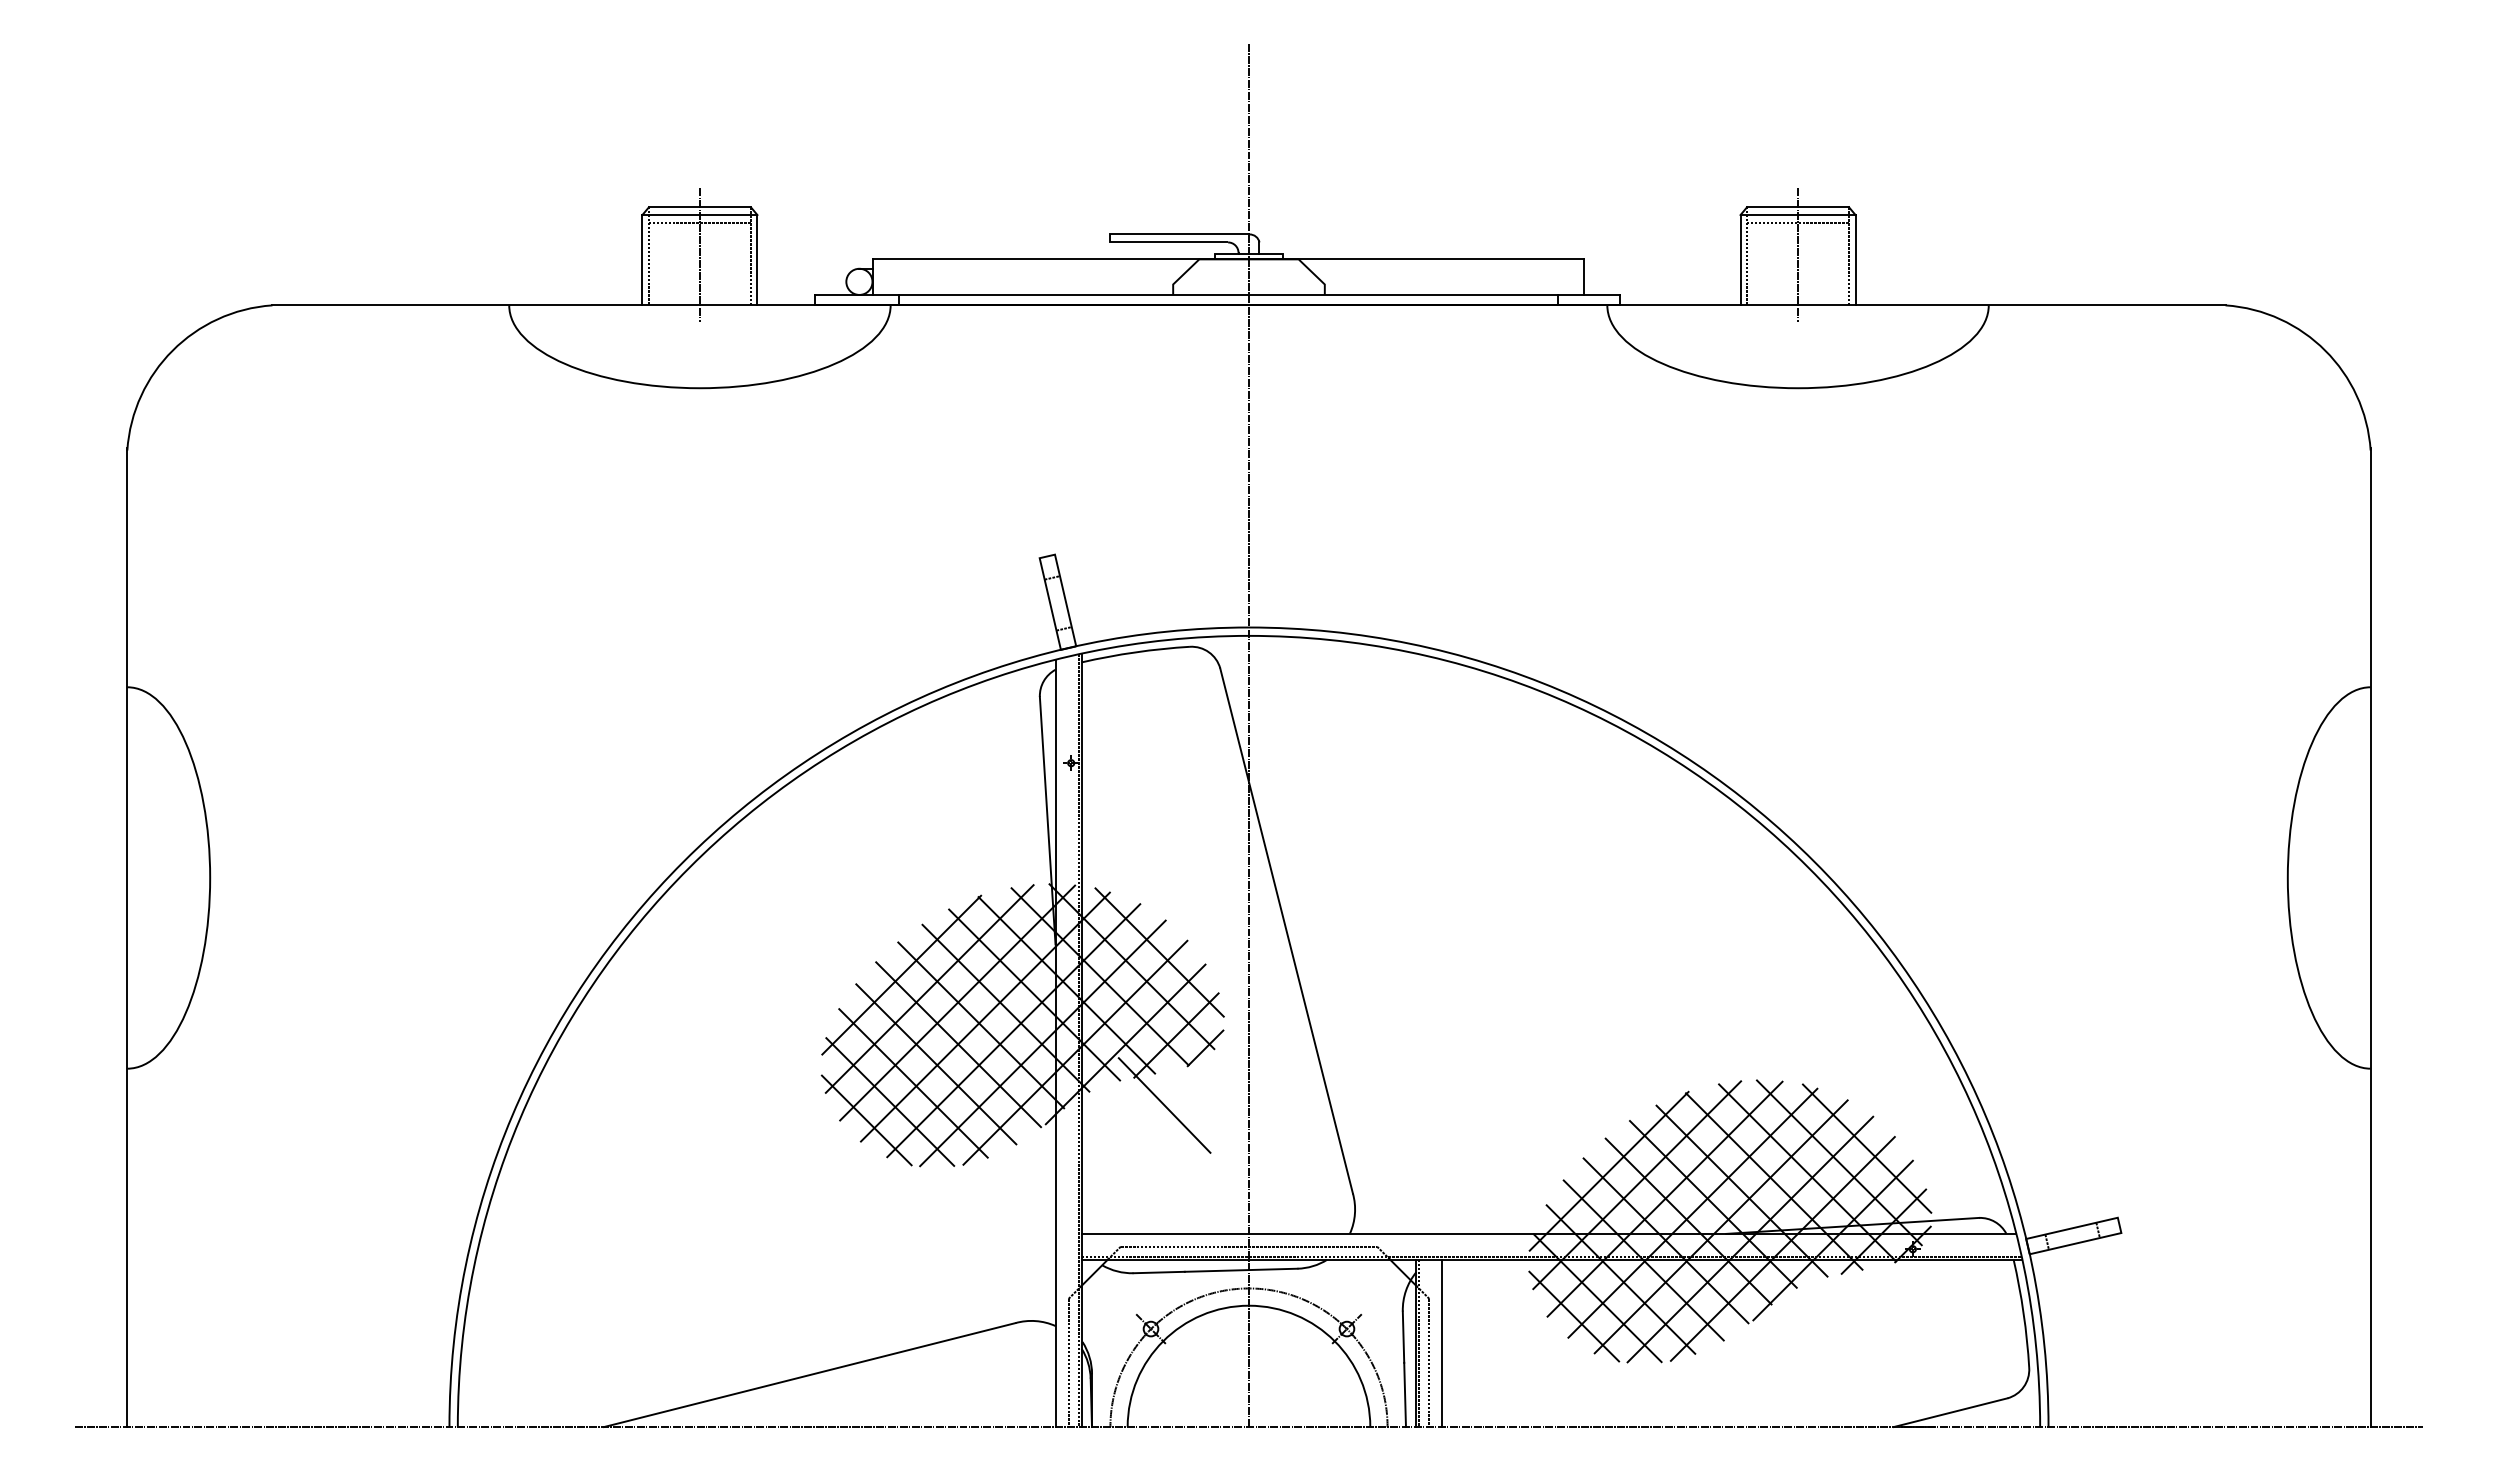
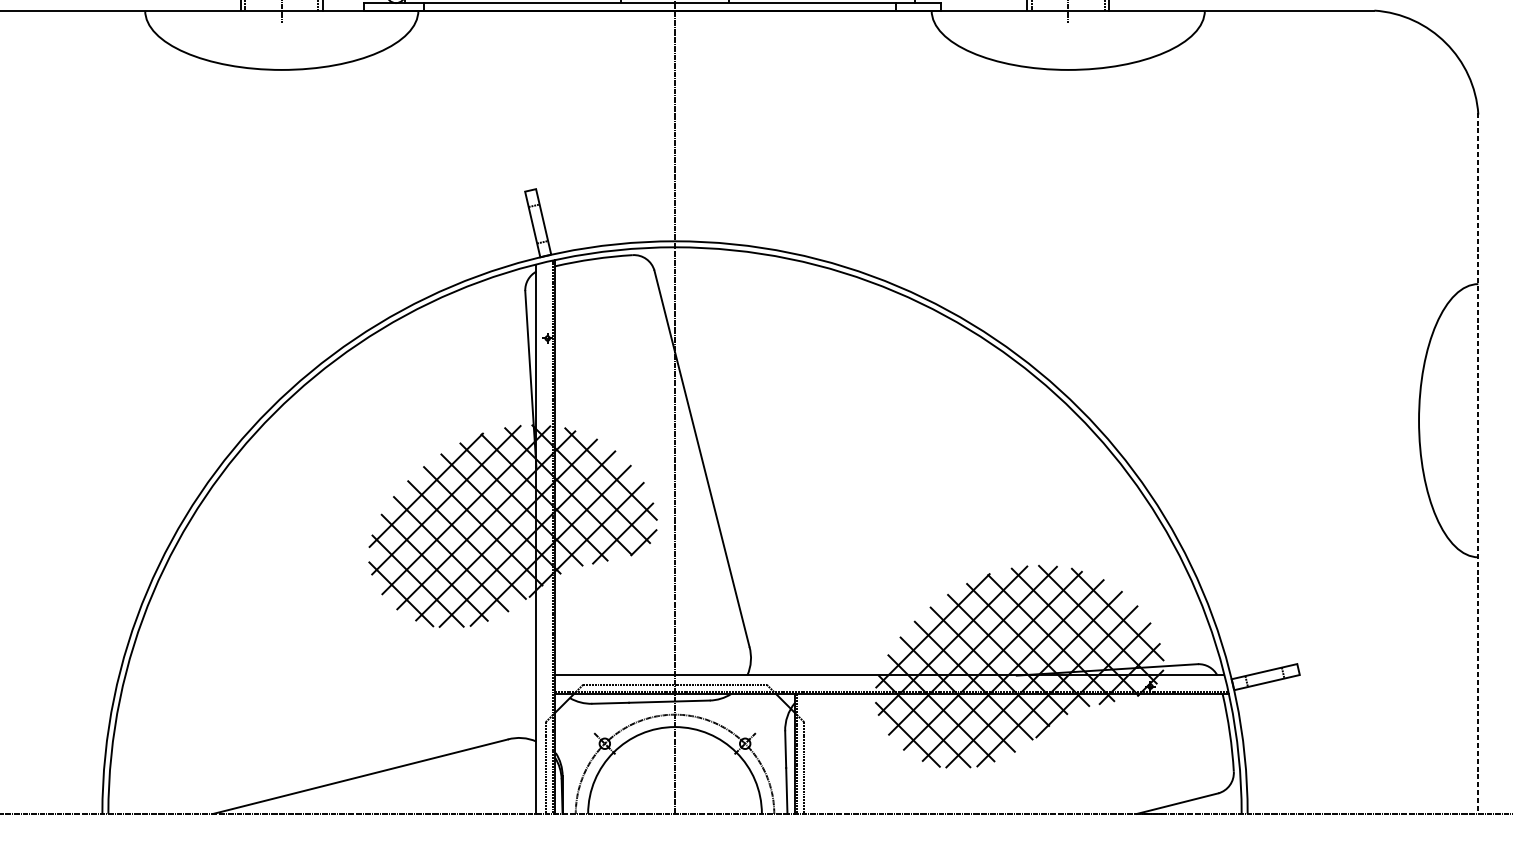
line: (2370, 937) -> (1478, 463), solid -> dashed
line: (1164, 1105) -> (614, 583), removed
line: (1442, 1343) -> (813, 754), removed

